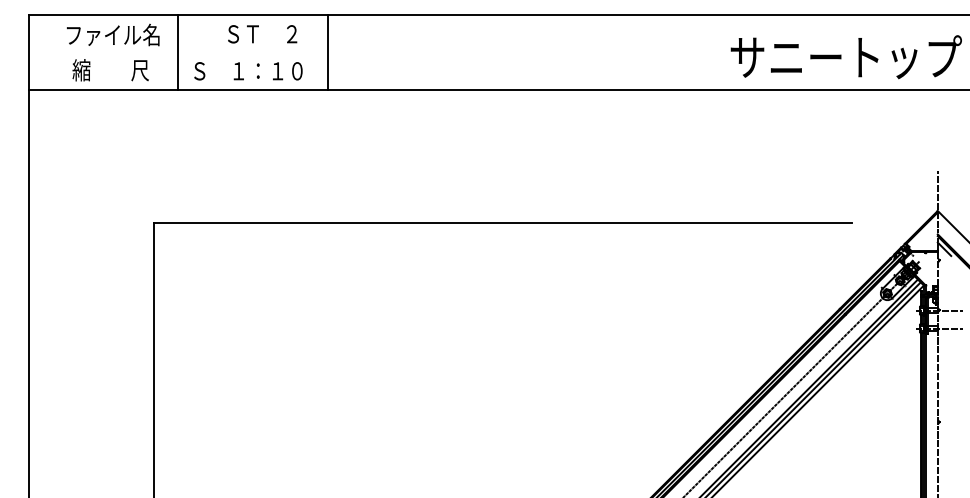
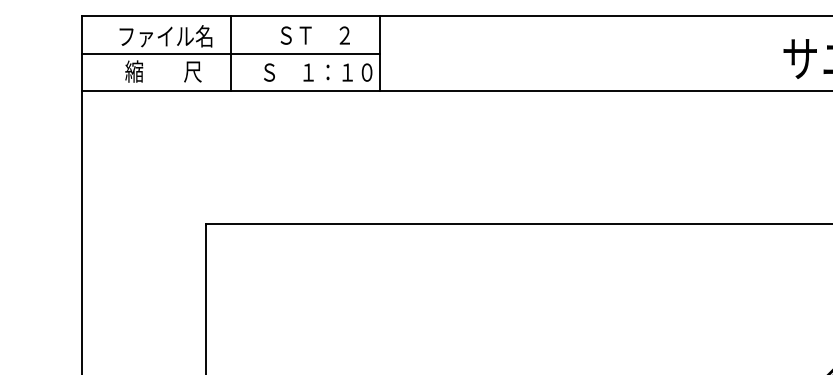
line: (178, 52) -> (231, 53), added
text: (248, 71) -> (318, 72), moved

